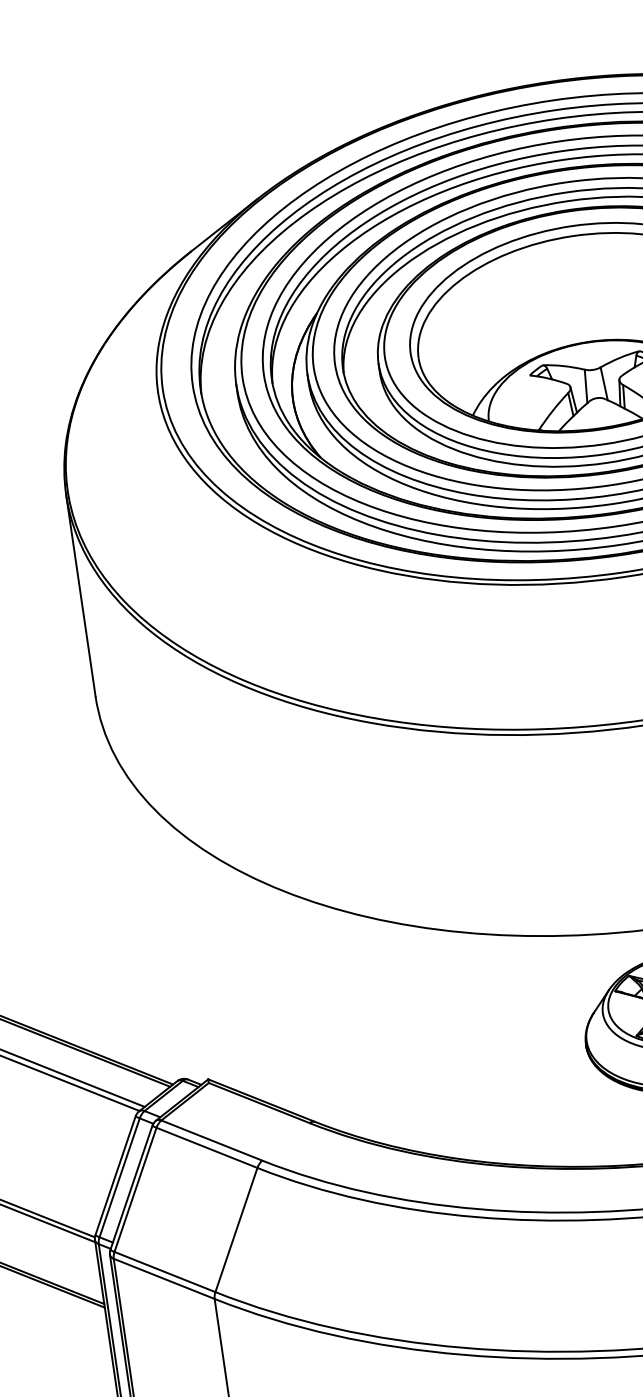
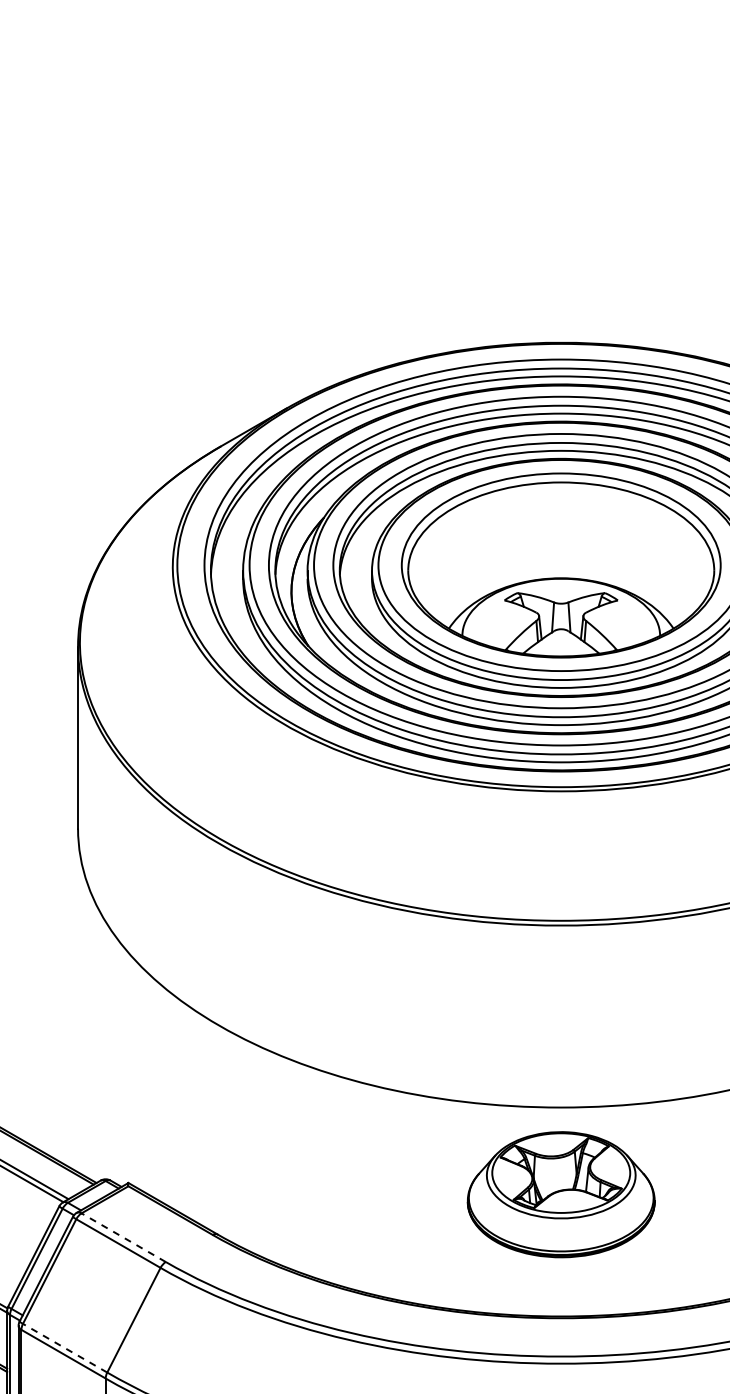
line: (211, 1140) -> (123, 1237), solid -> dashed
line: (165, 1272) -> (65, 1348), solid -> dashed

